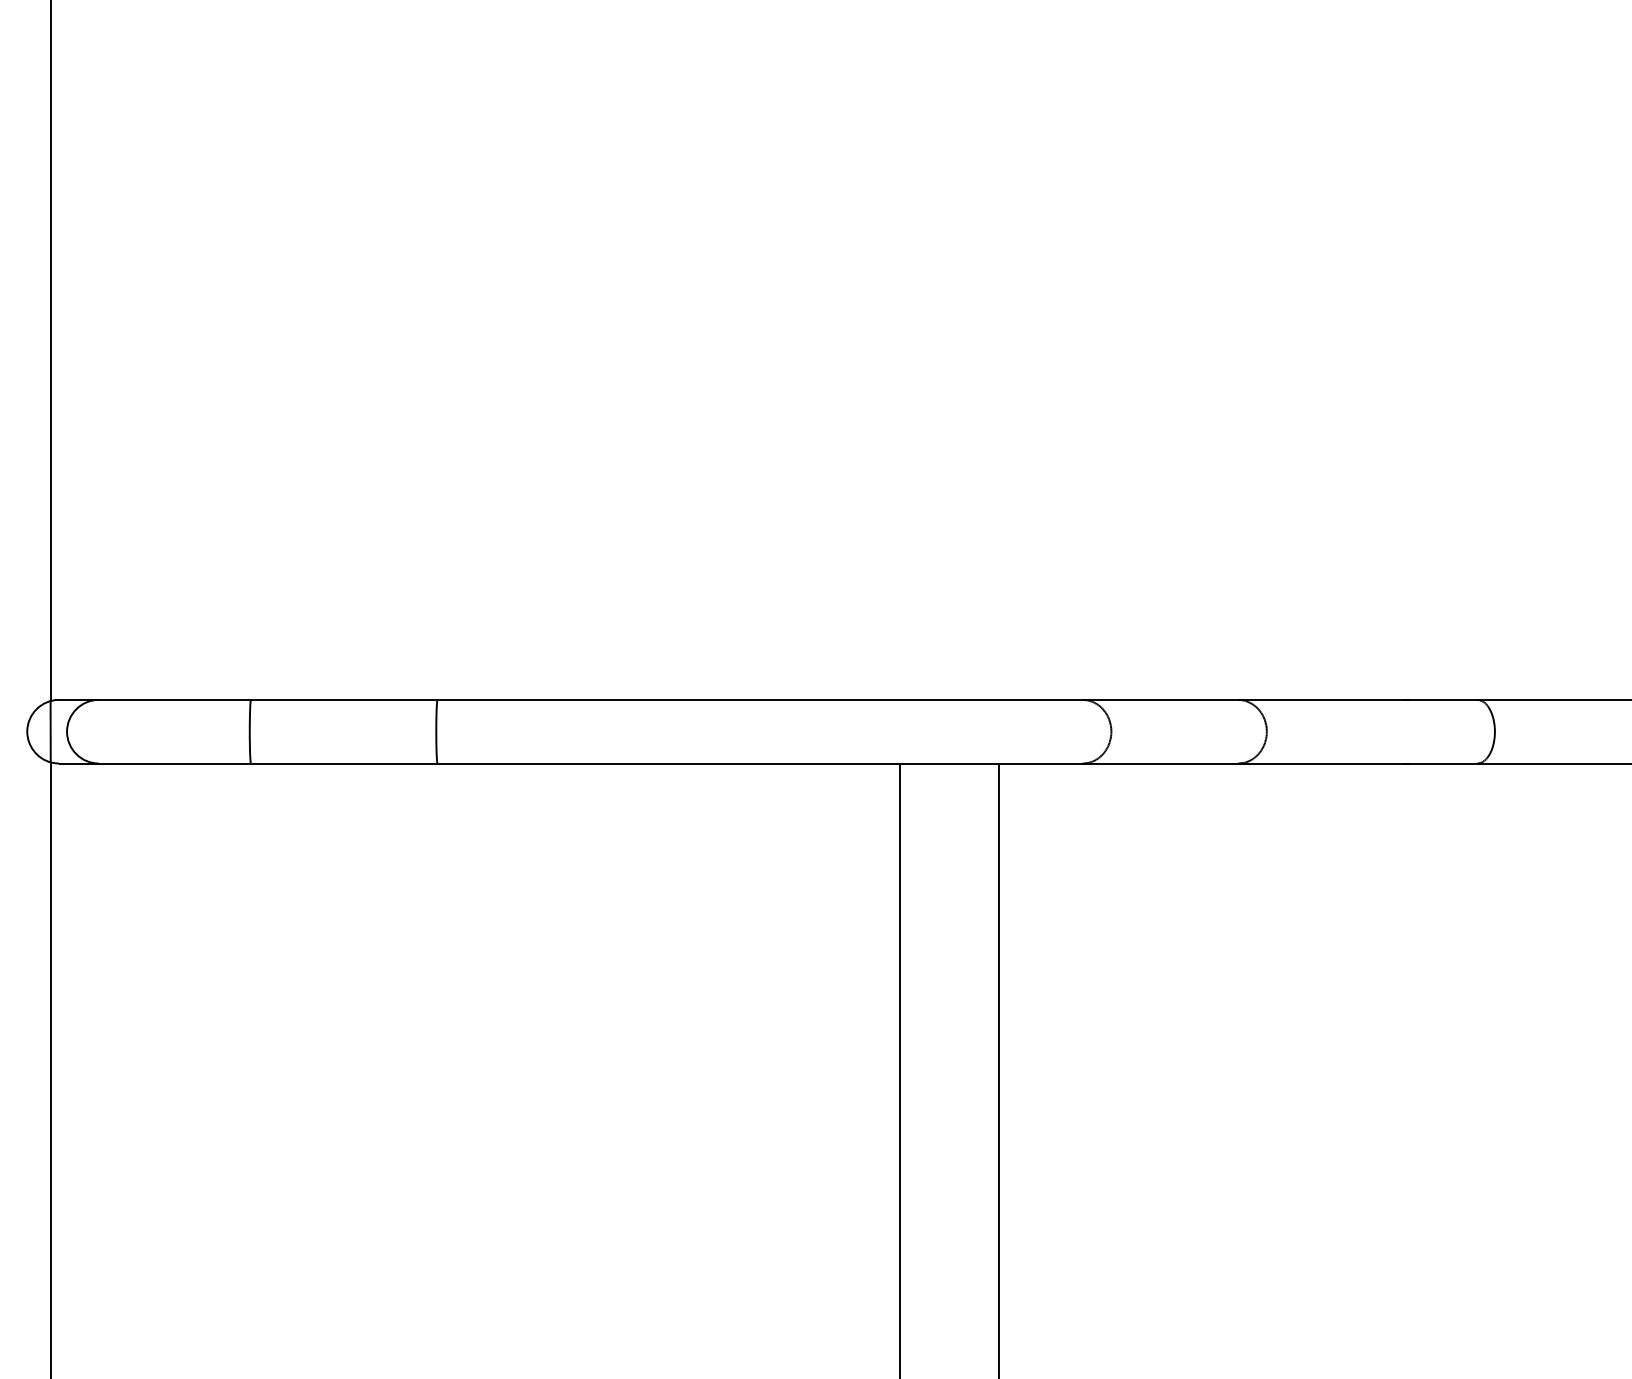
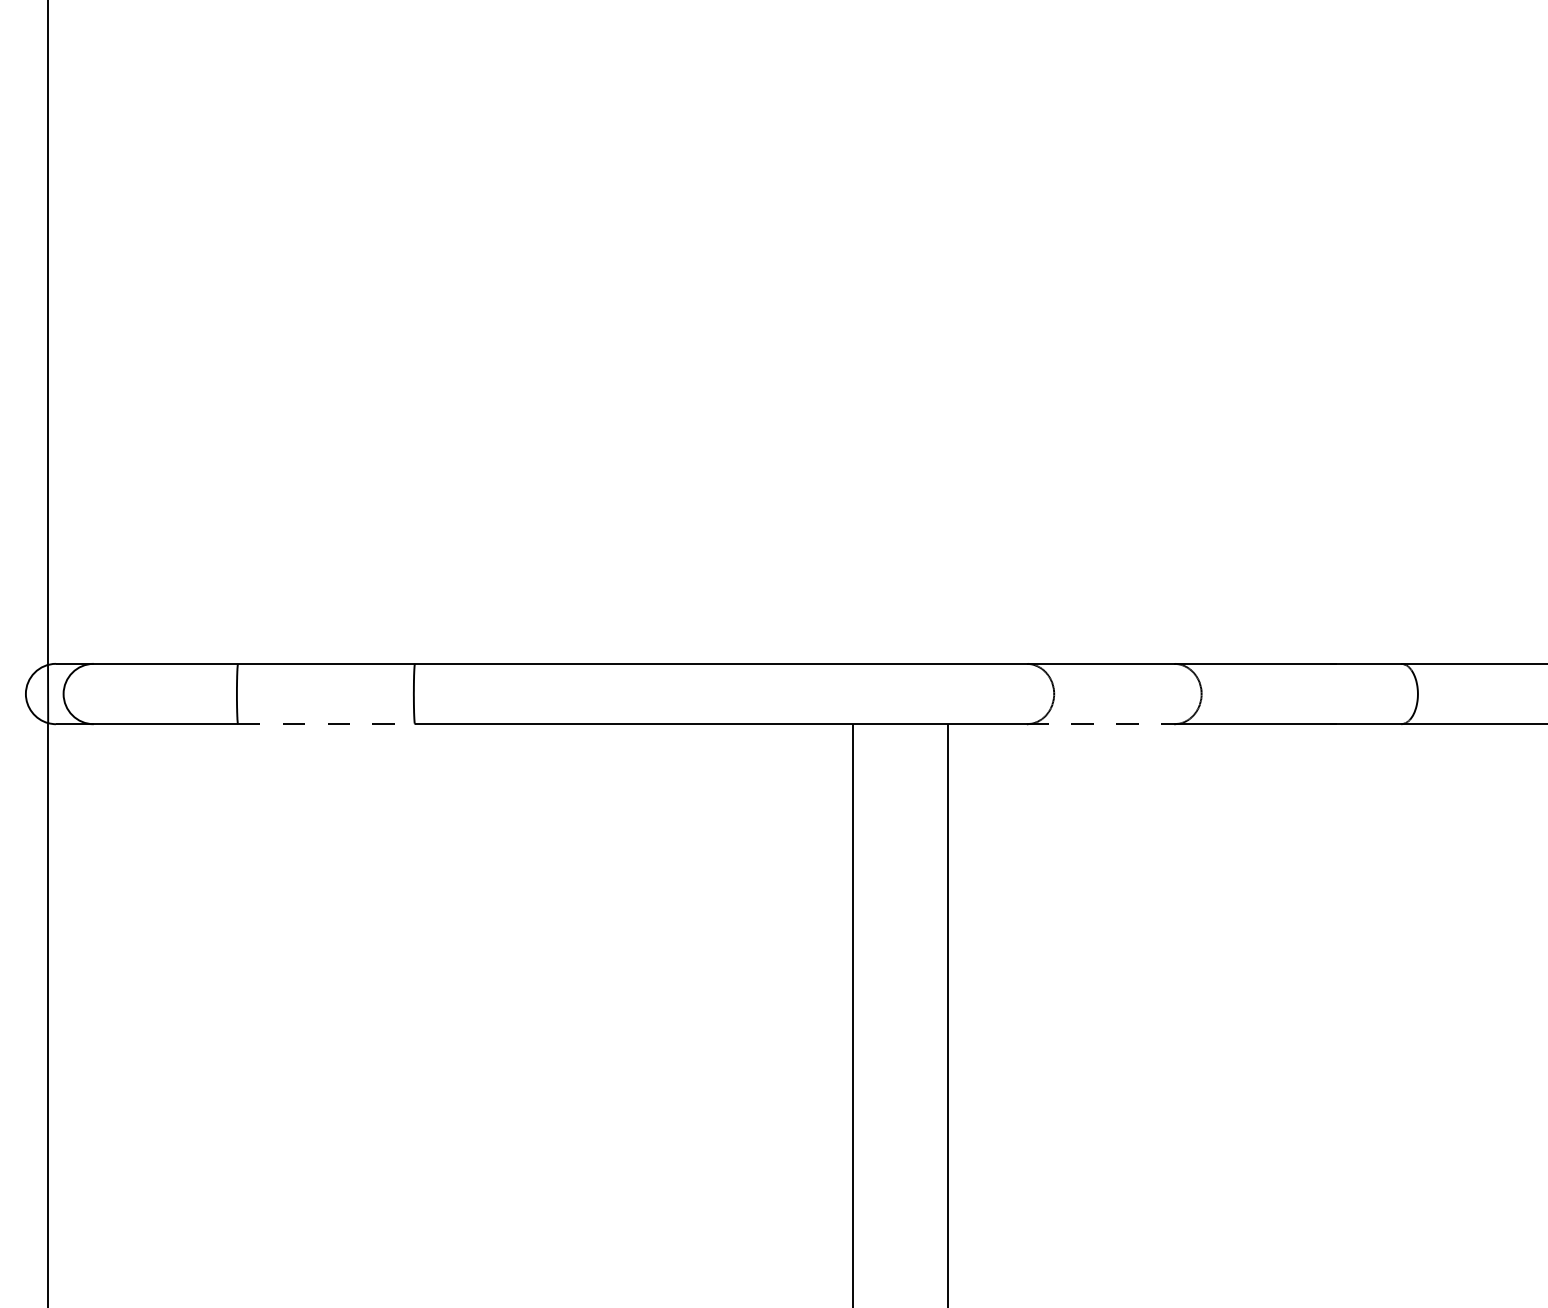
line: (345, 763) -> (327, 724), solid -> dashed
line: (1160, 763) -> (1100, 724), solid -> dashed

